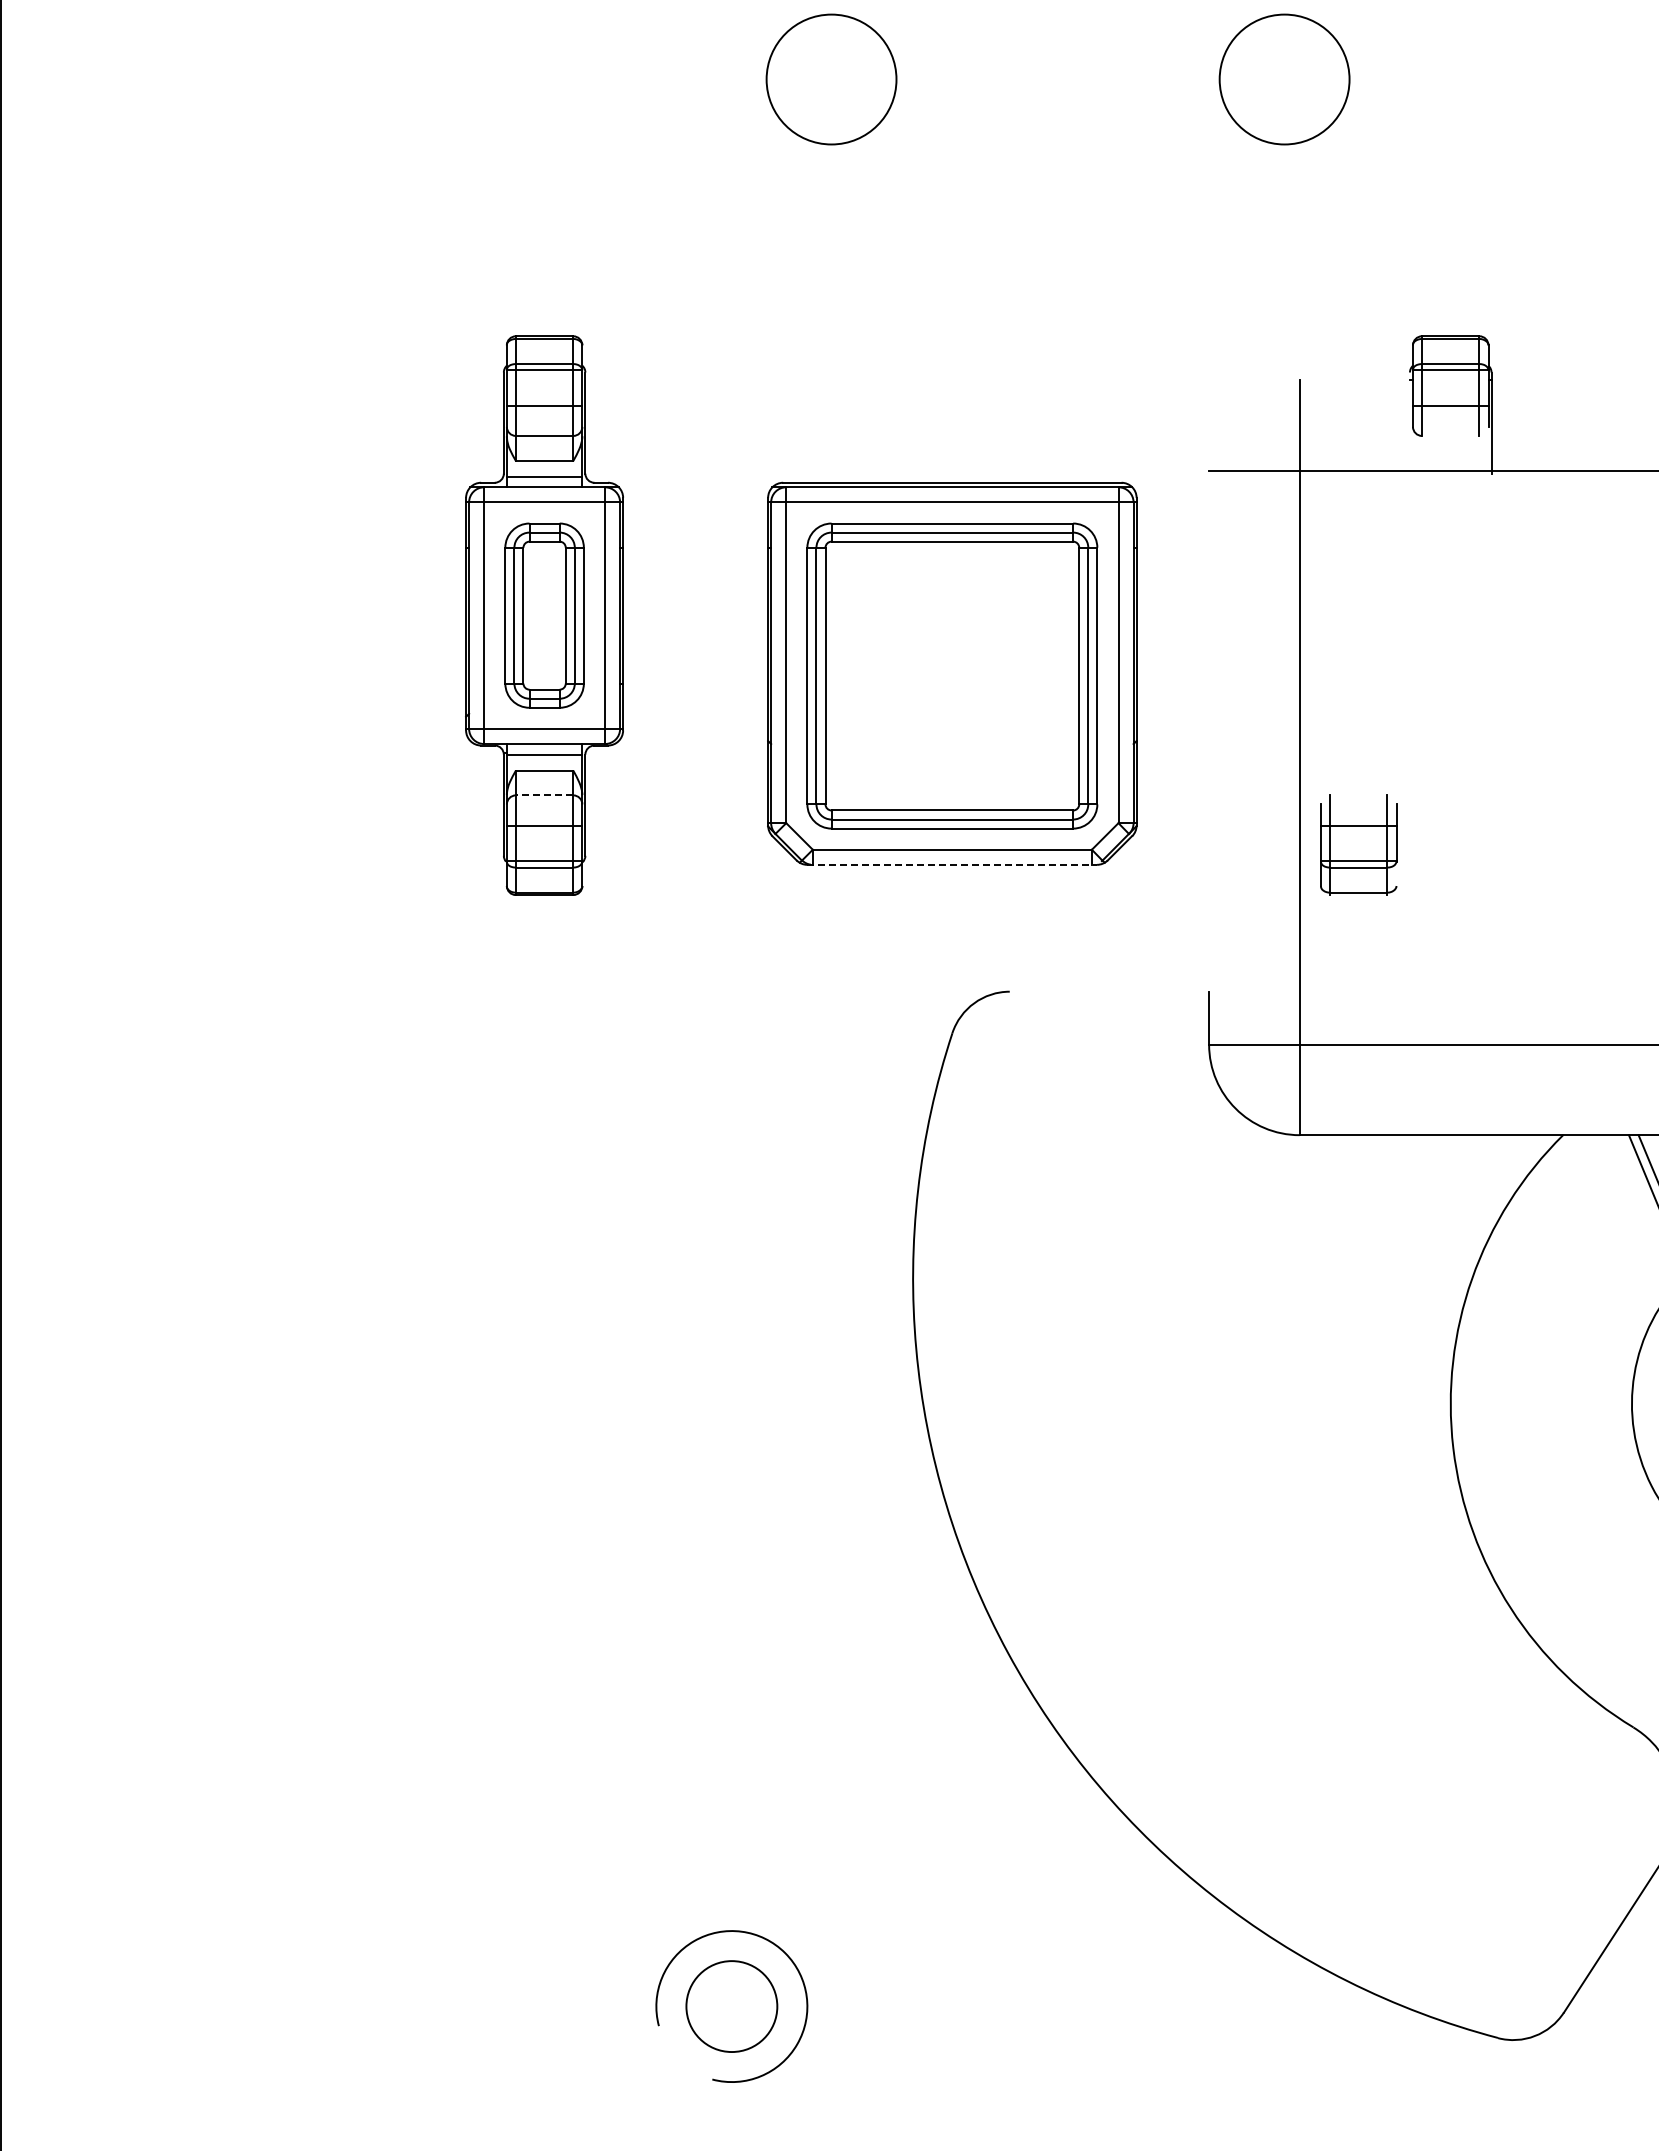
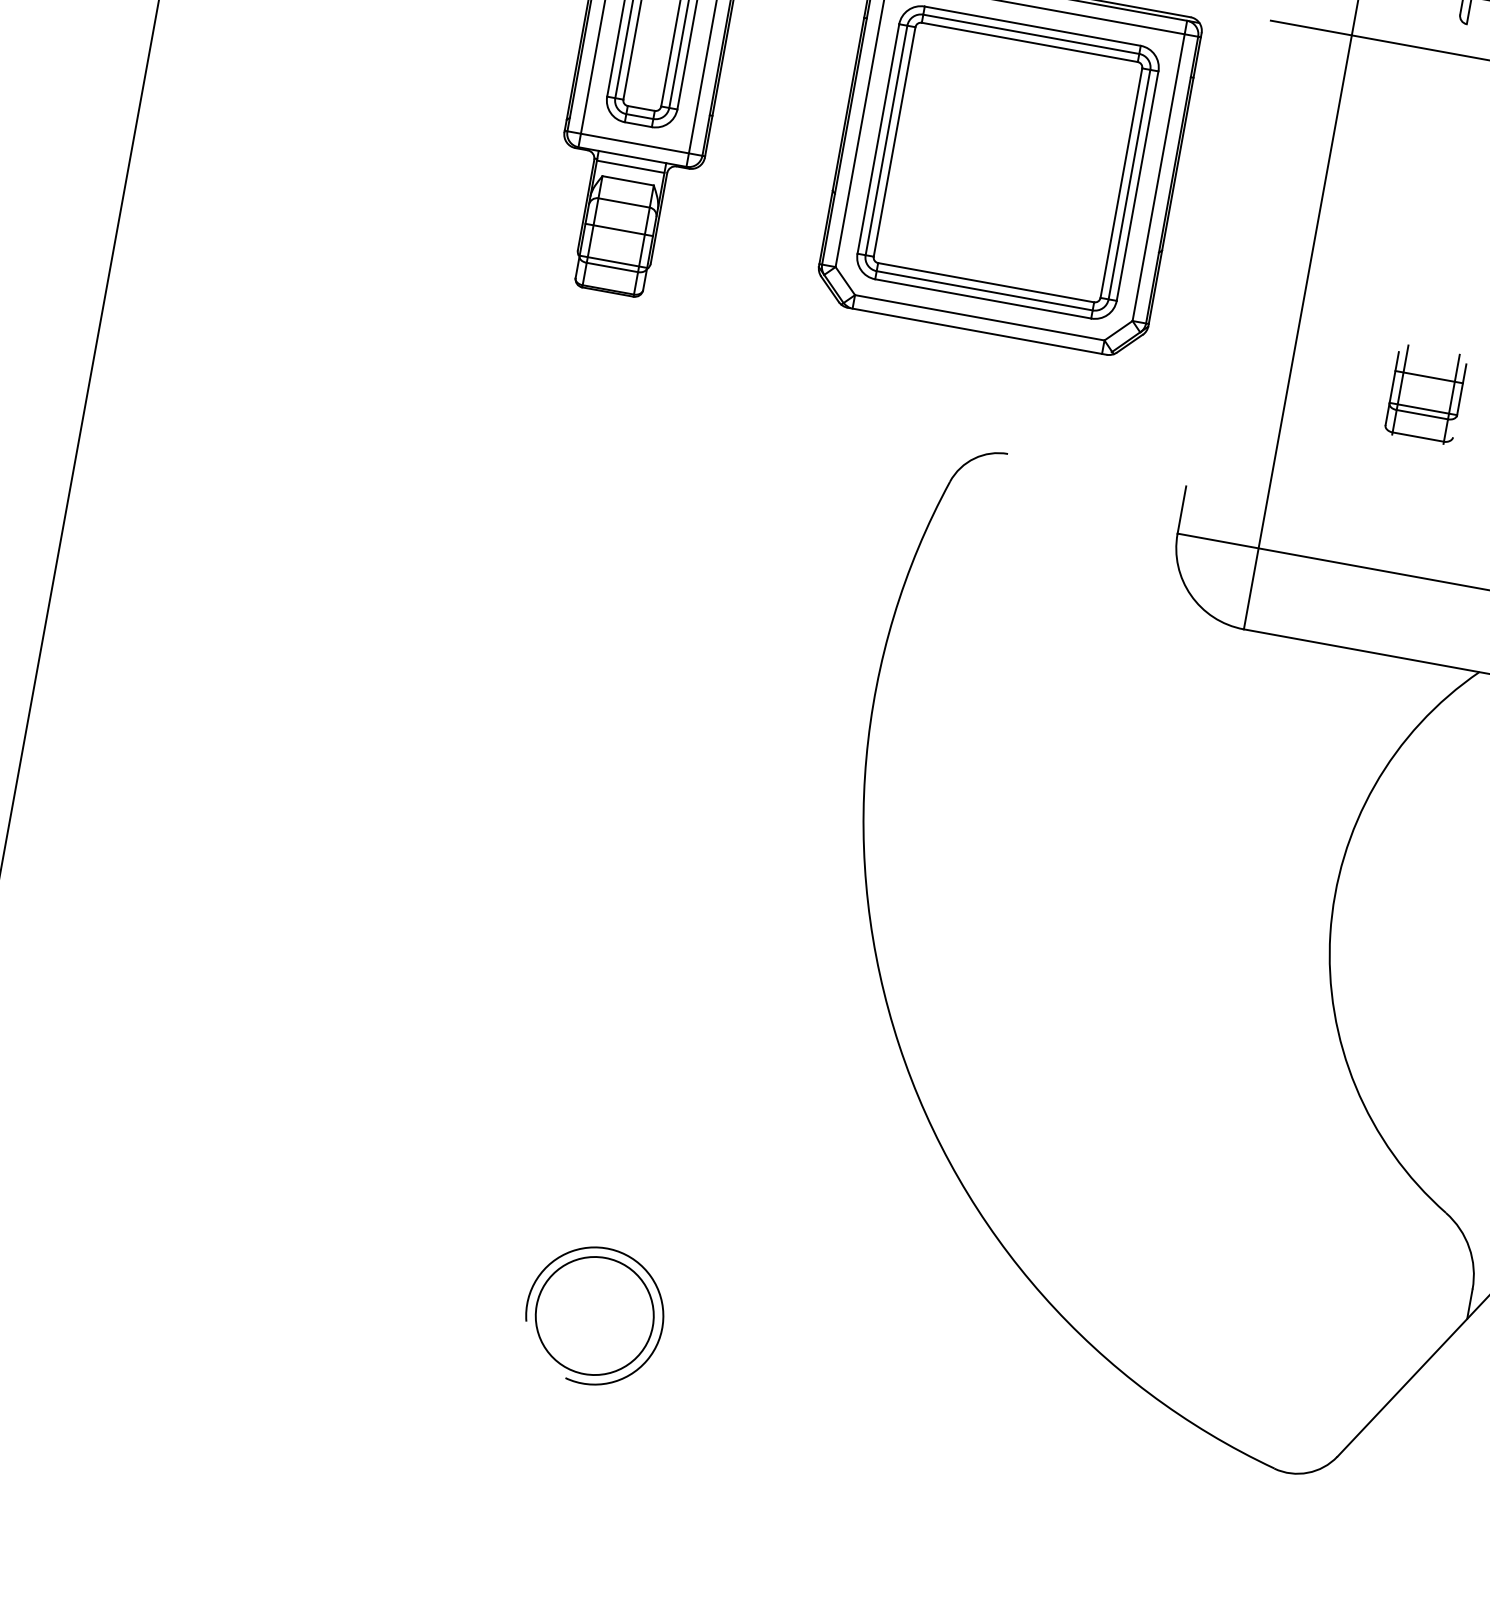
line: (544, 795) -> (624, 203), dashed -> solid
part: (1358, 844) -> (1425, 394), moved
line: (952, 864) -> (977, 331), dashed -> solid
circle: (731, 2006) -> (594, 1315), size x1.43

